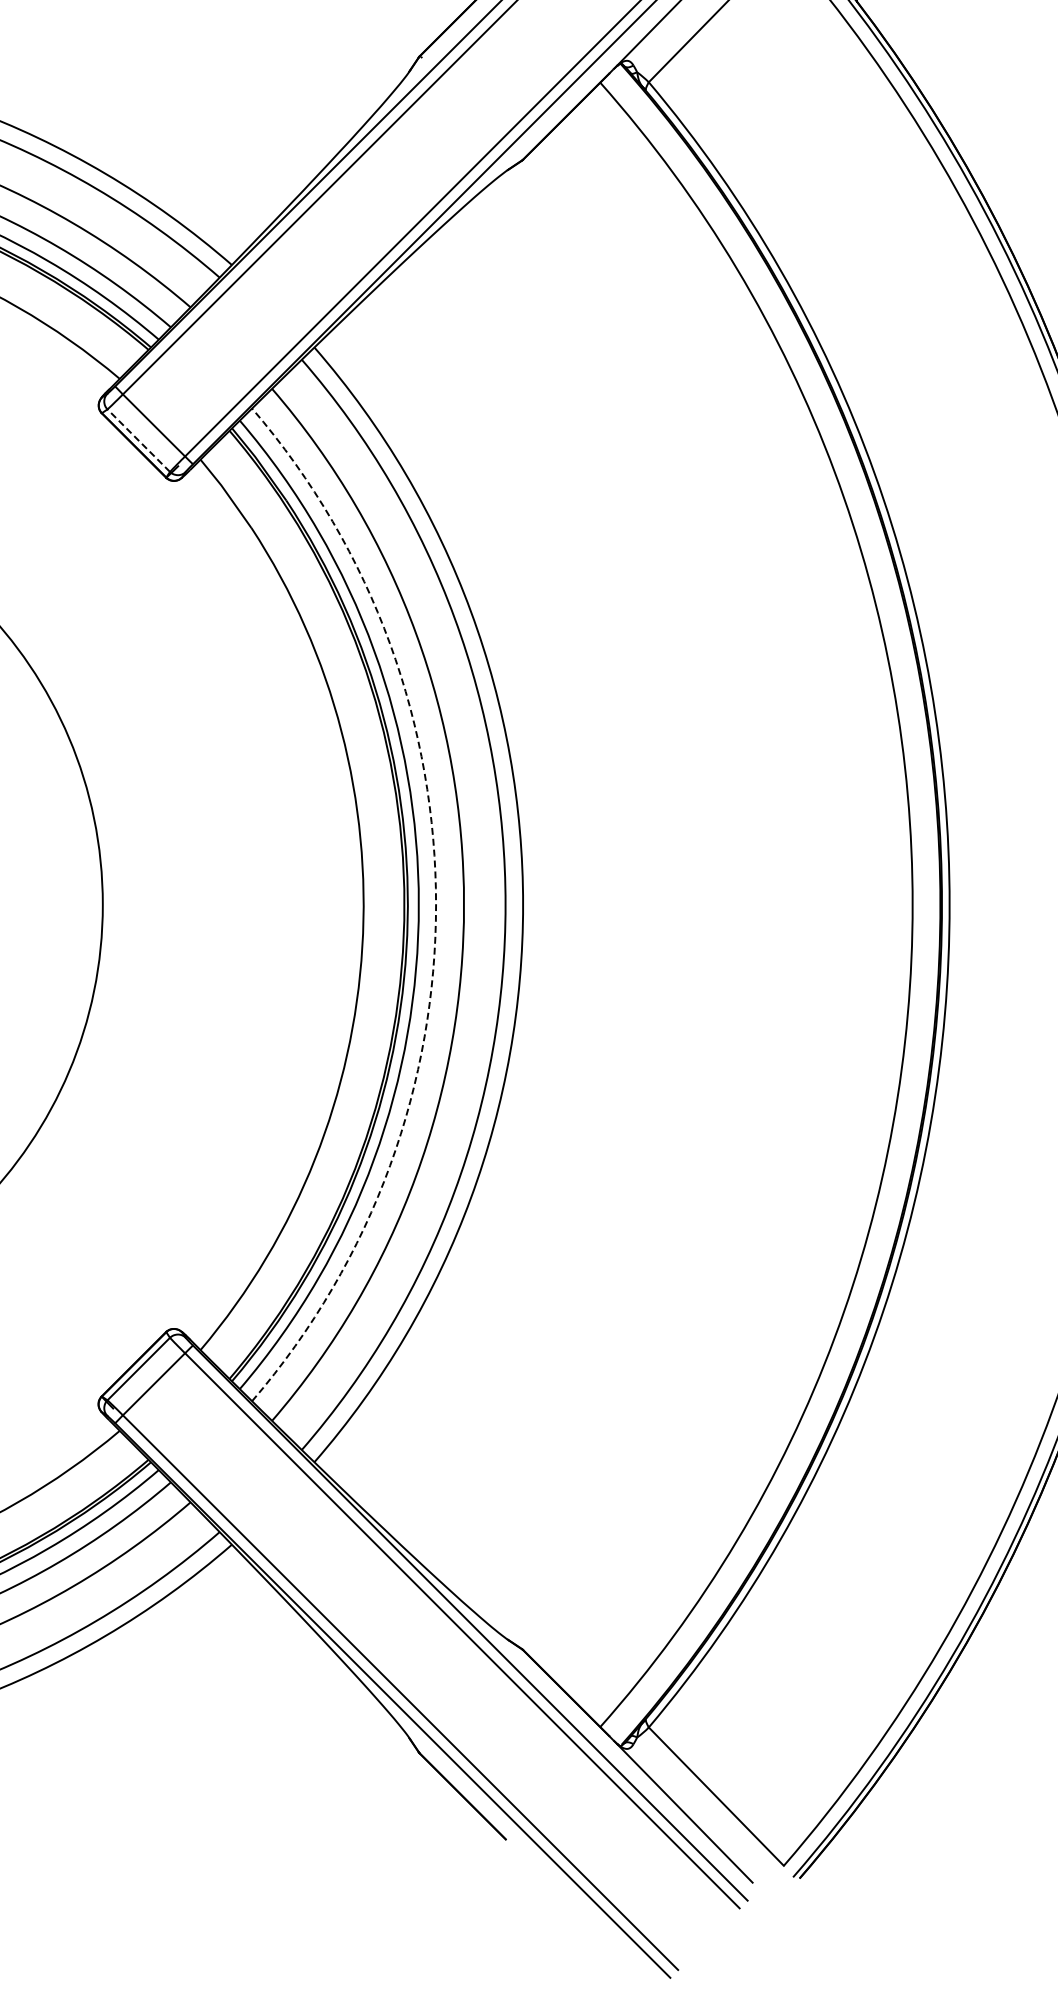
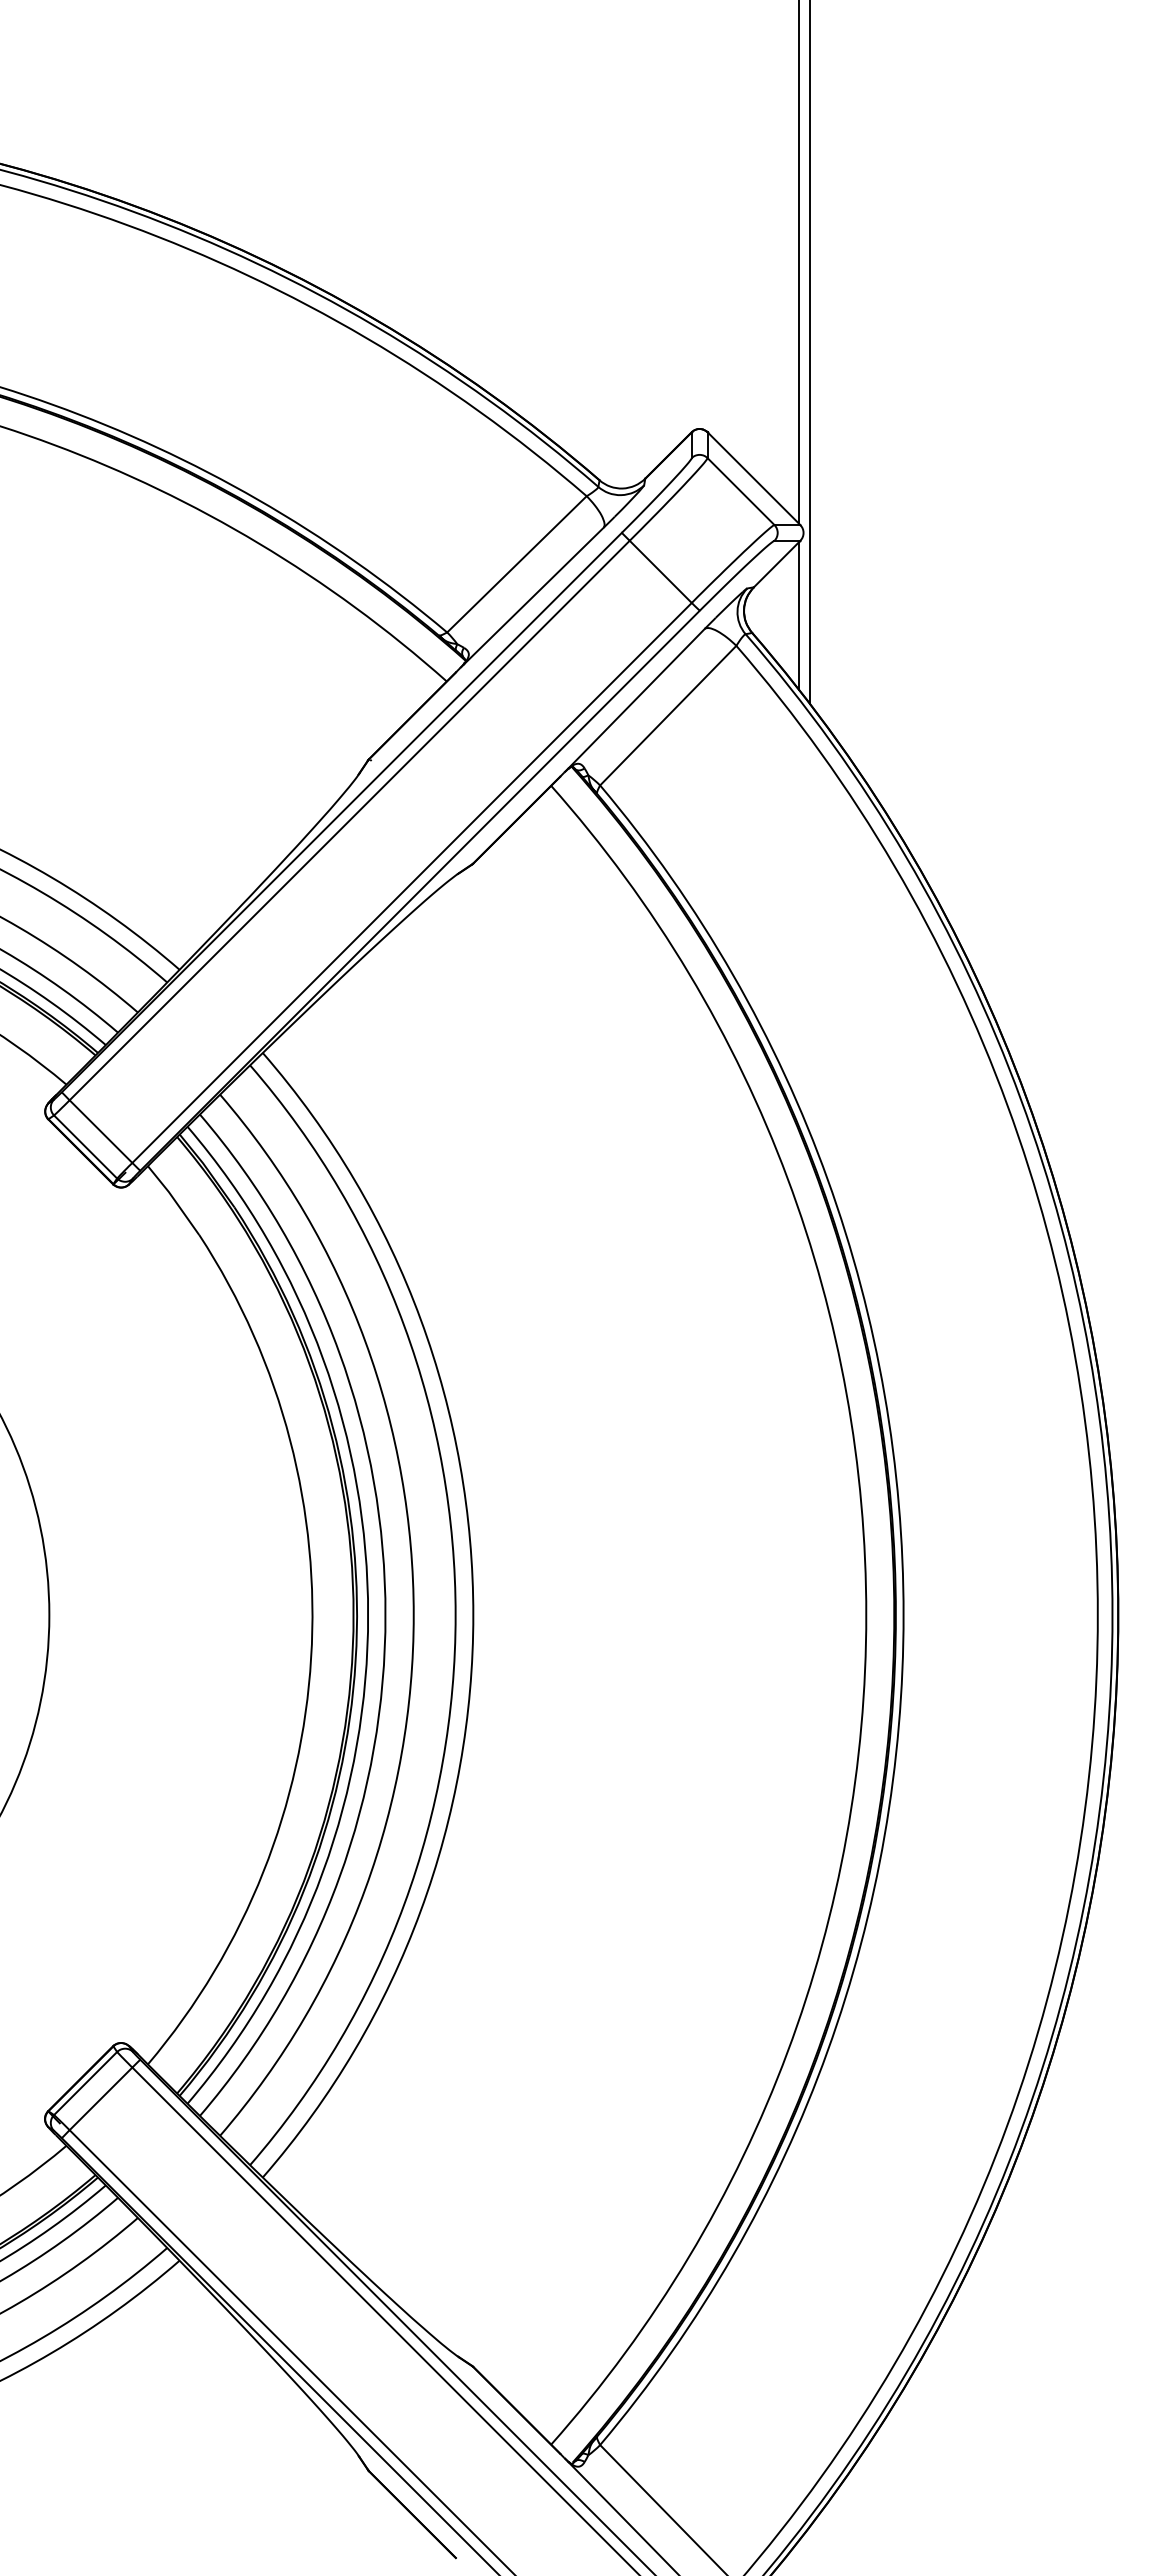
line: (138, 440) -> (85, 1146), dashed -> solid
arc: (436, 905) -> (385, 1615), dashed -> solid

